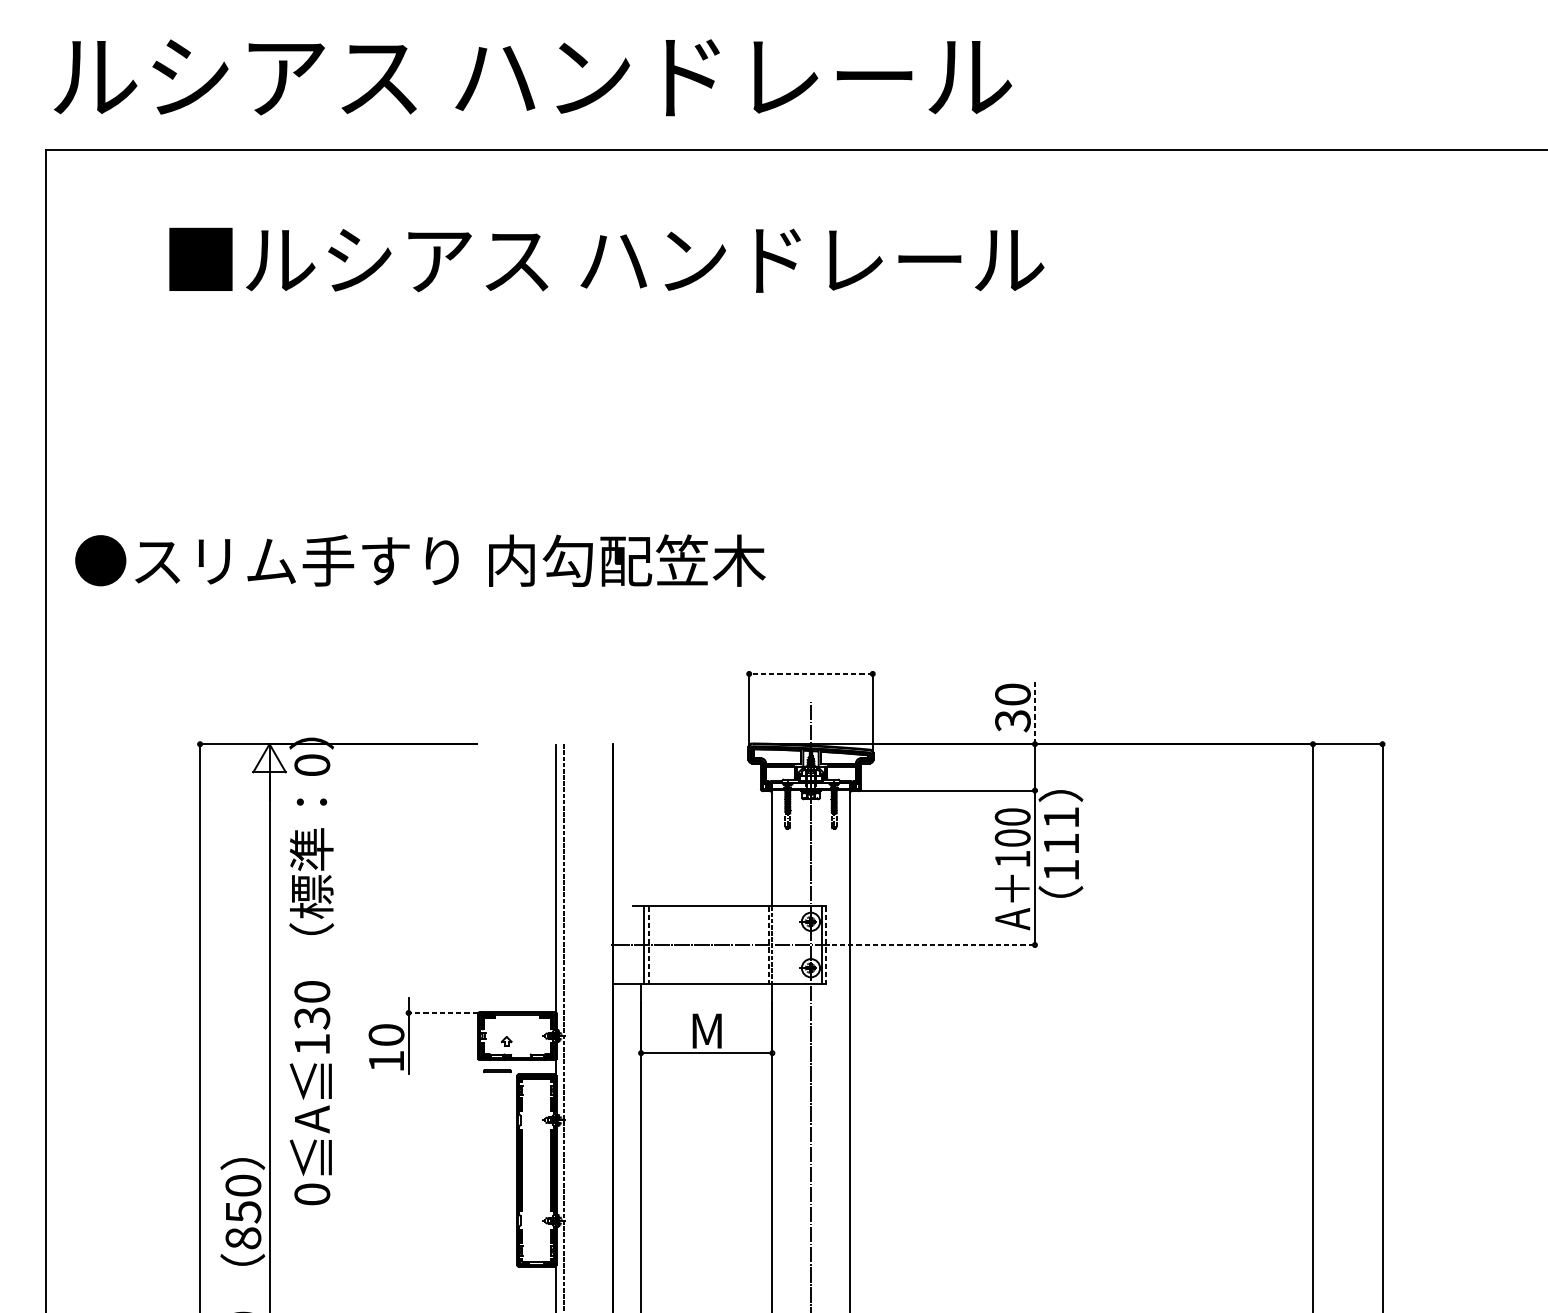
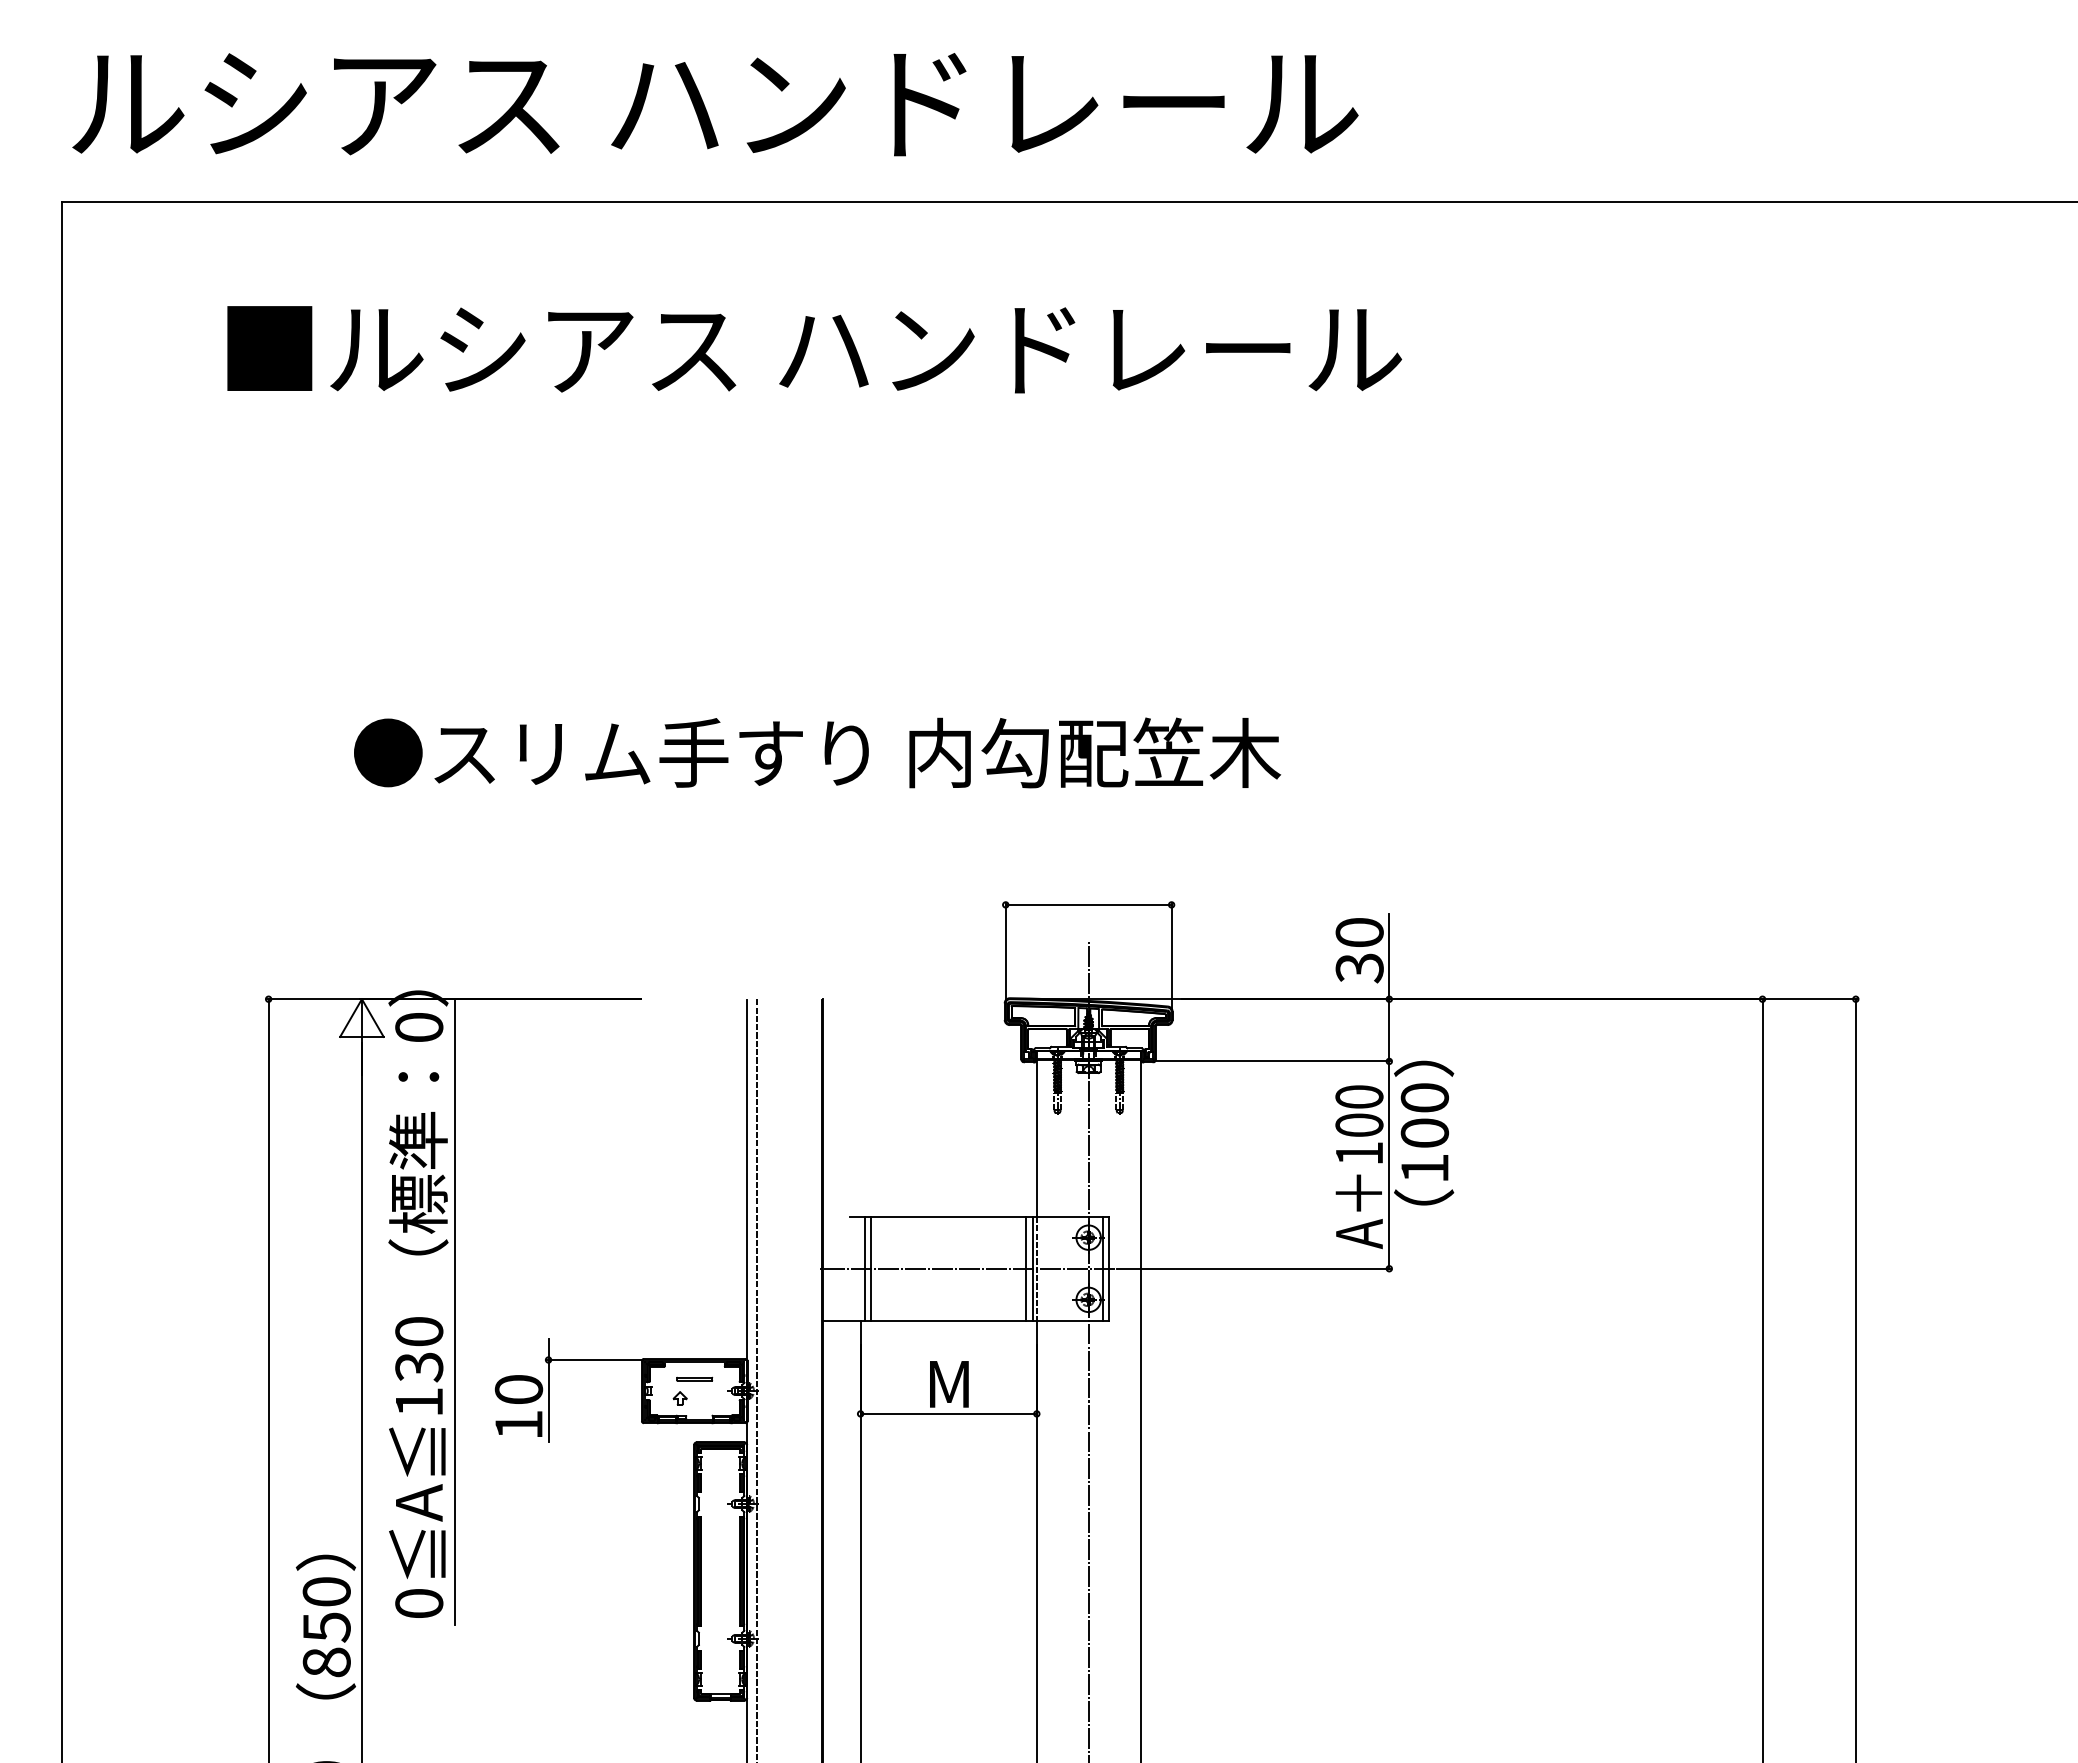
text: (420, 560) -> (817, 752), moved
line: (810, 673) -> (1088, 904), dashed -> solid
line: (1035, 712) -> (1389, 956), dashed -> solid
text: (1061, 830) -> (1424, 1115), 111 -> 100
line: (648, 944) -> (870, 1268), dashed -> solid
line: (764, 944) -> (1026, 1268), added
line: (769, 944) -> (1032, 1268), dashed -> solid
line: (826, 944) -> (1109, 1268), dashed -> solid
line: (934, 944) -> (1254, 1268), dashed -> solid
line: (339, 977) -> (455, 1312), added
line: (442, 1013) -> (593, 1360), dashed -> solid
part: (497, 1070) -> (694, 1378), moved

